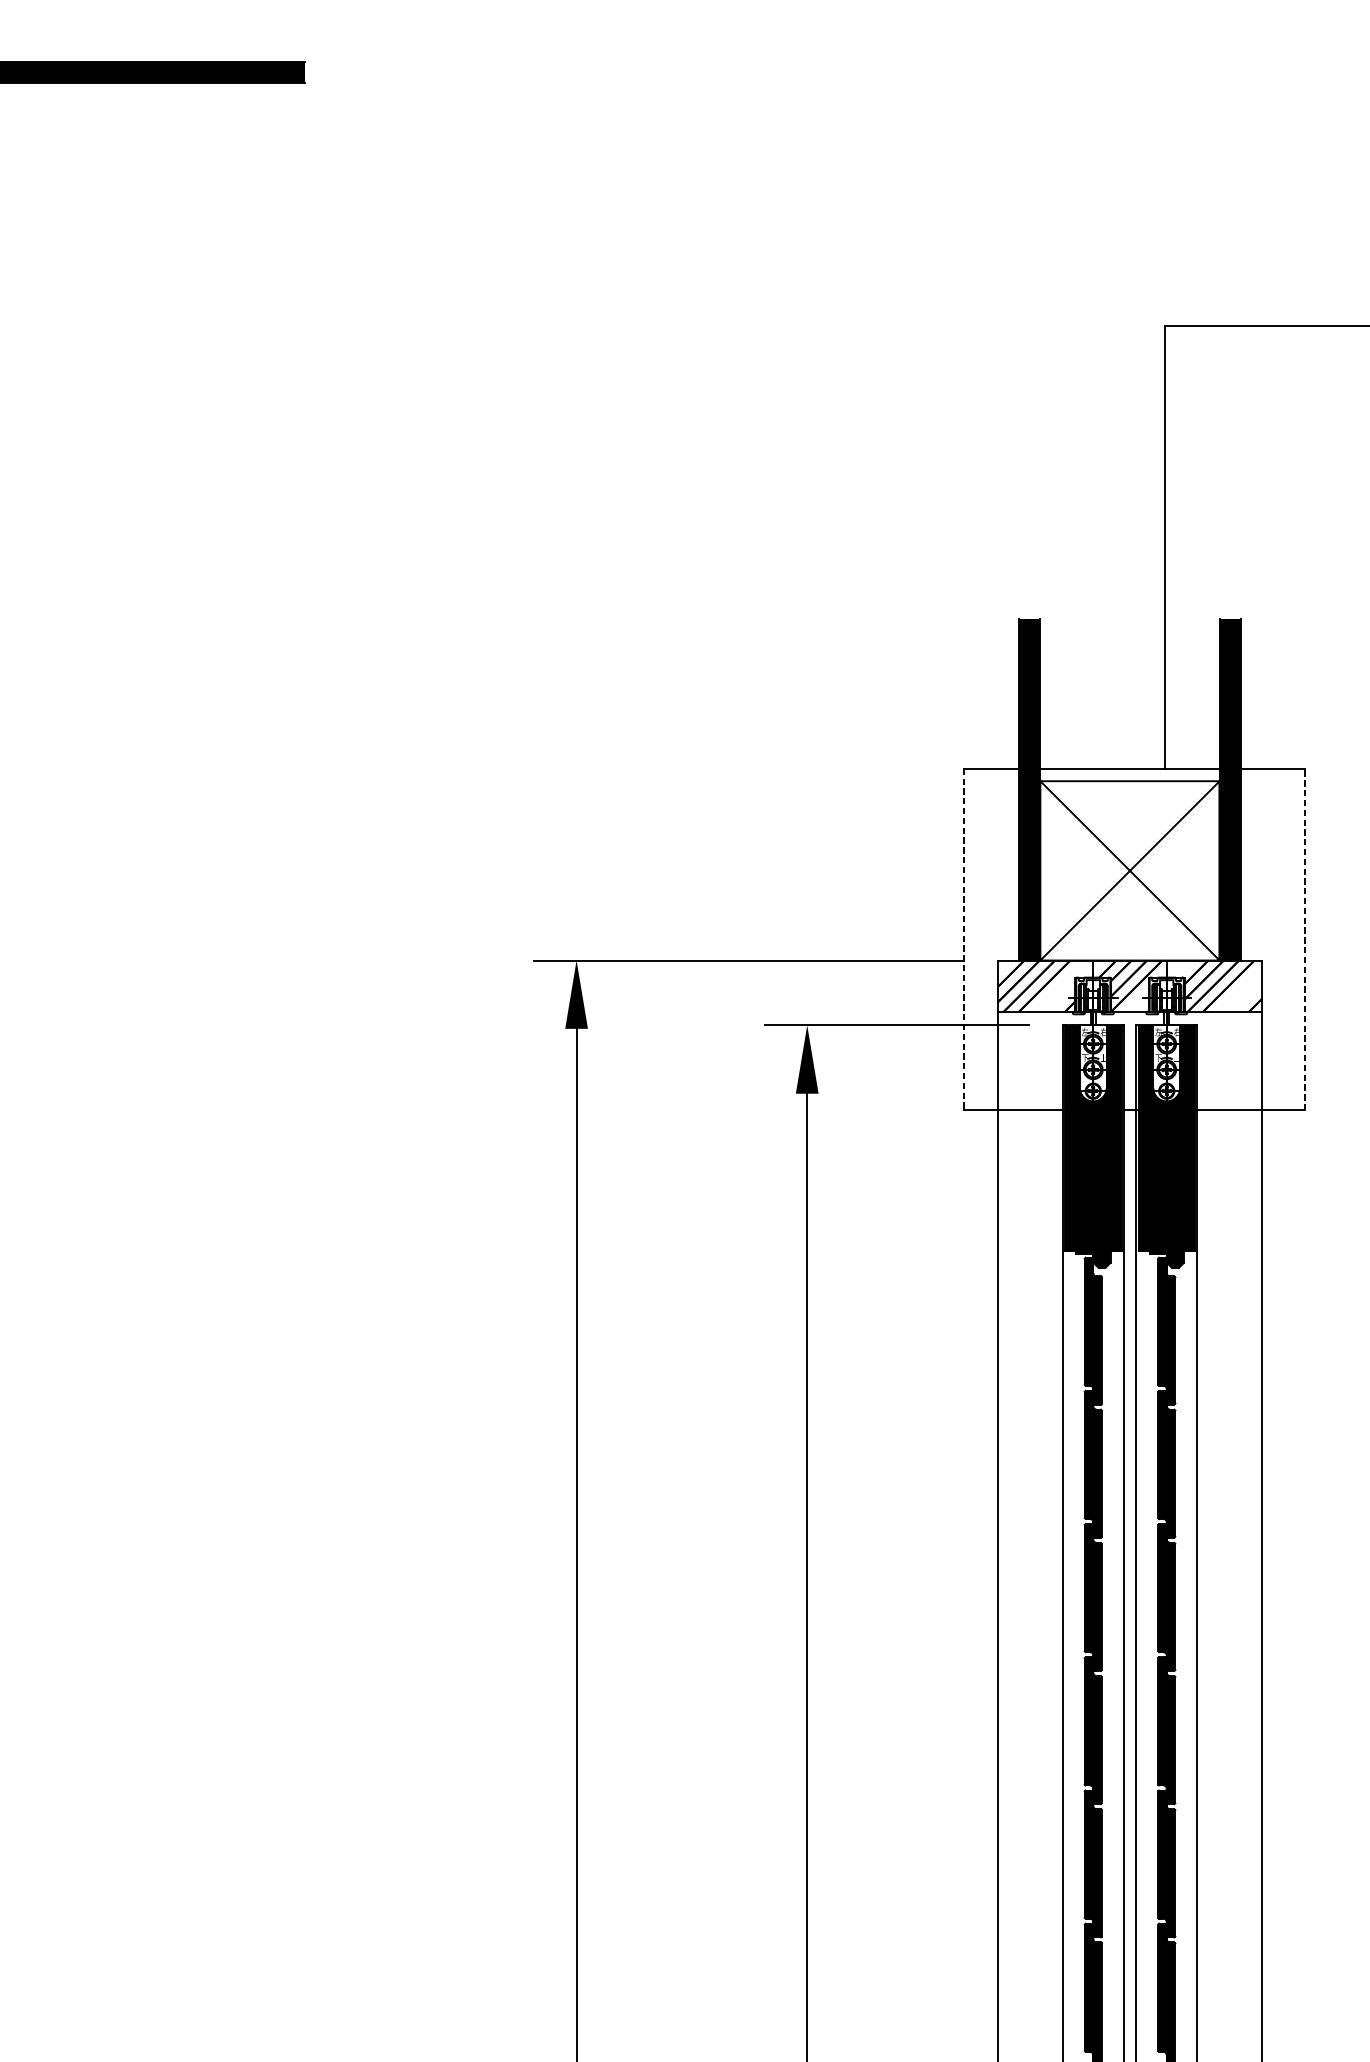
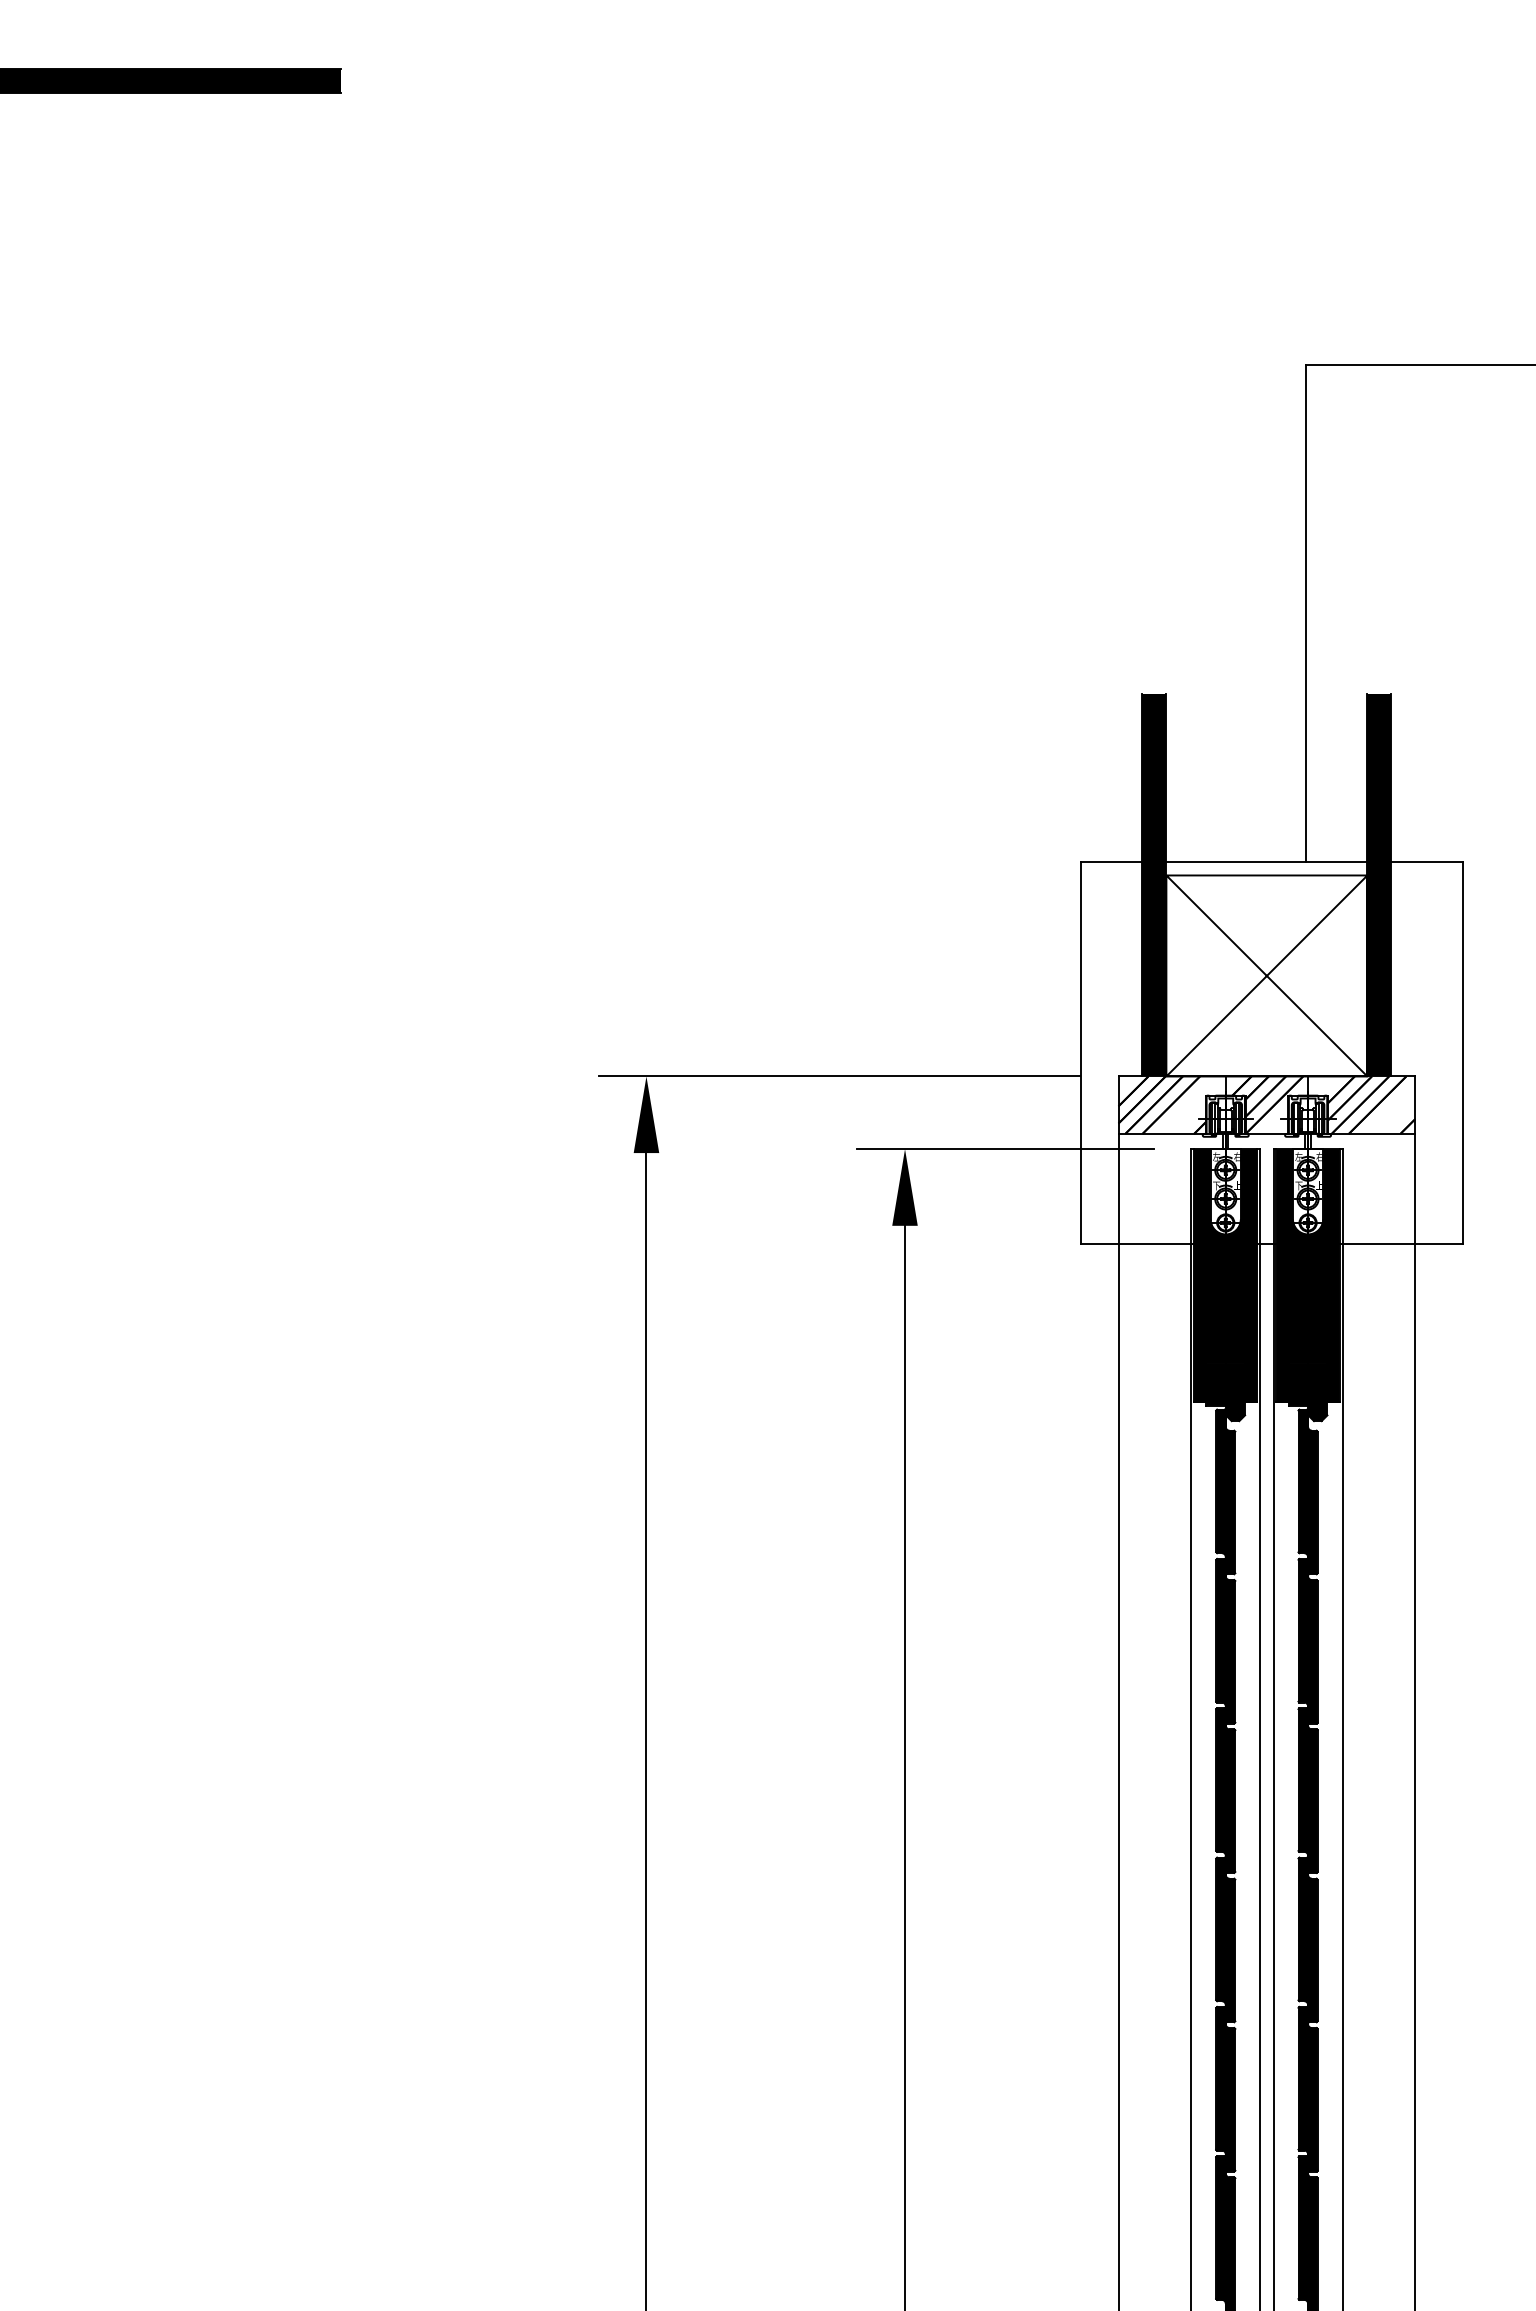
line: (1305, 939) -> (1463, 1052), dashed -> solid
line: (963, 940) -> (1080, 1053), dashed -> solid

